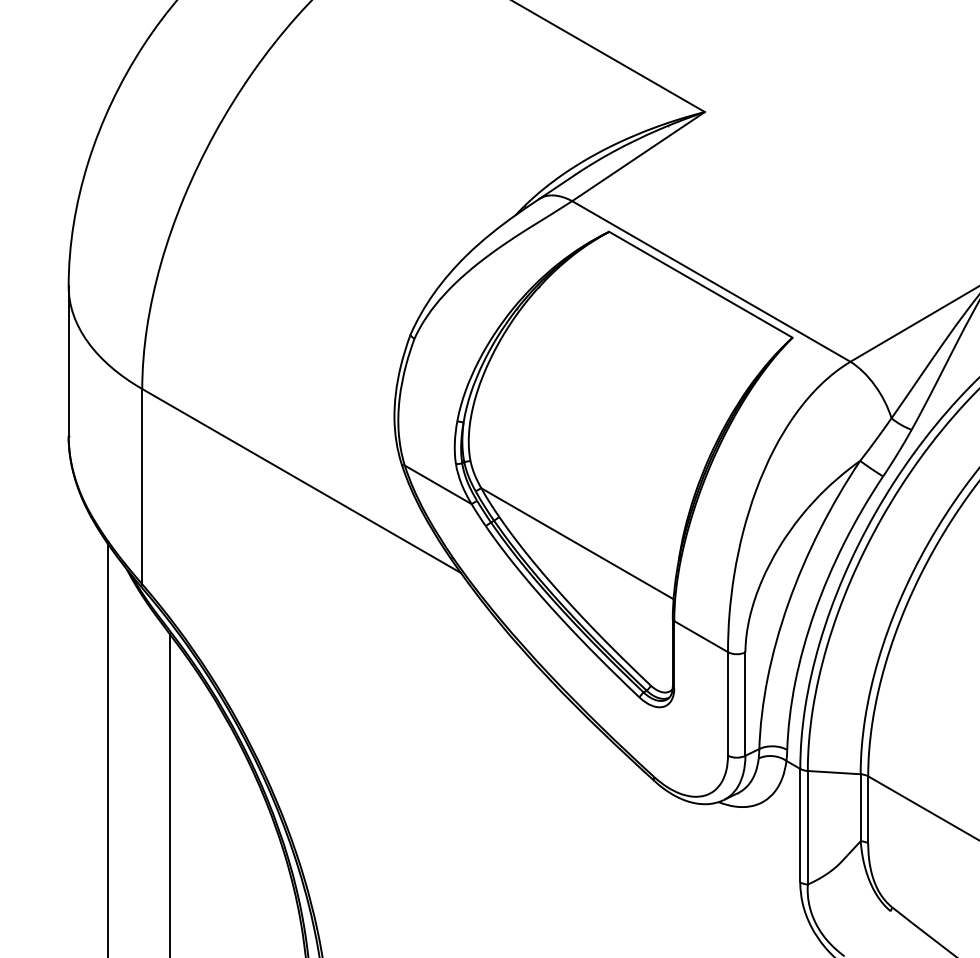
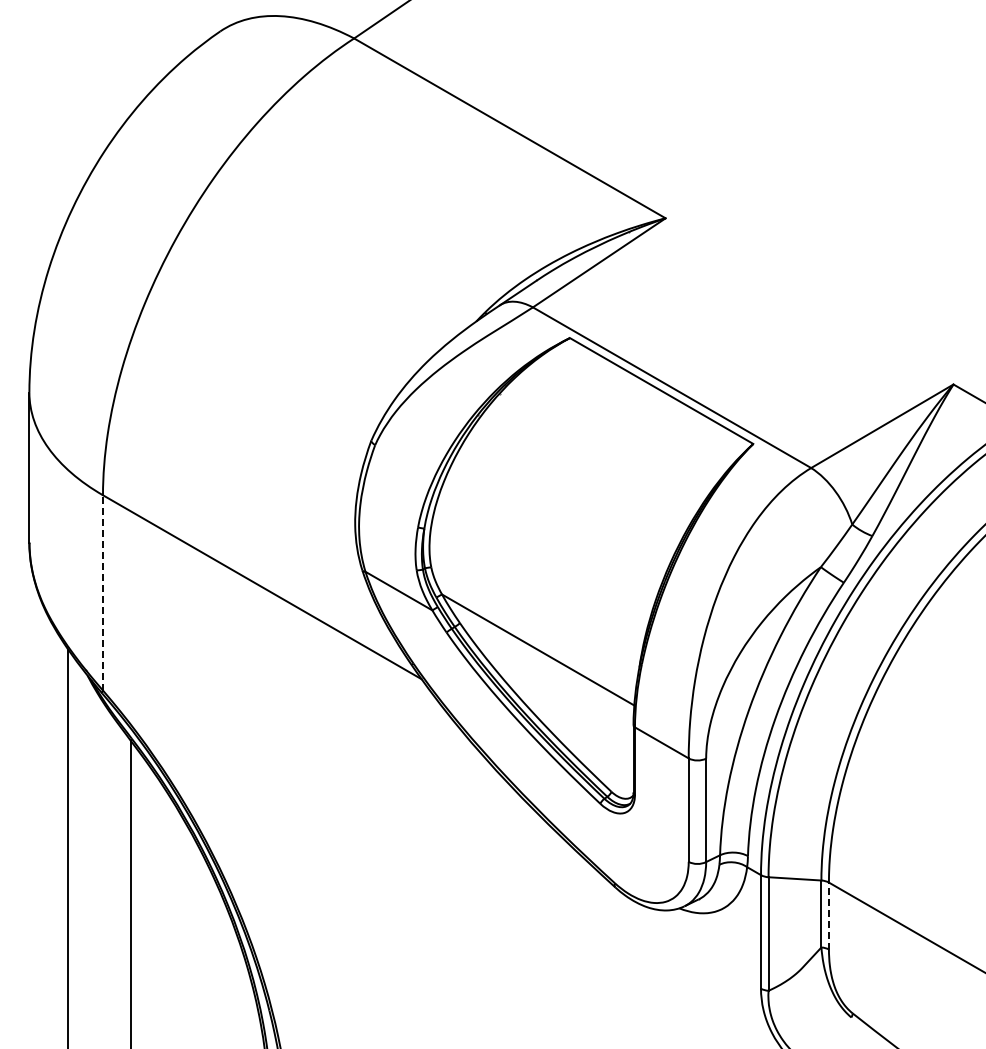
line: (141, 486) -> (102, 592), solid -> dashed
line: (867, 809) -> (828, 915), solid -> dashed

